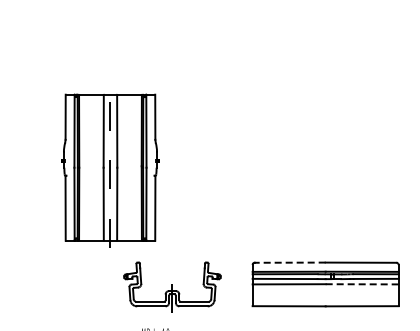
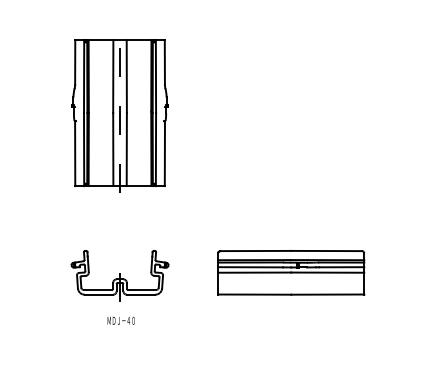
part: (109, 170) -> (119, 115), moved
line: (289, 263) -> (255, 251), dashed -> solid
line: (361, 284) -> (327, 272), dashed -> solid
part: (171, 287) -> (119, 275), moved

